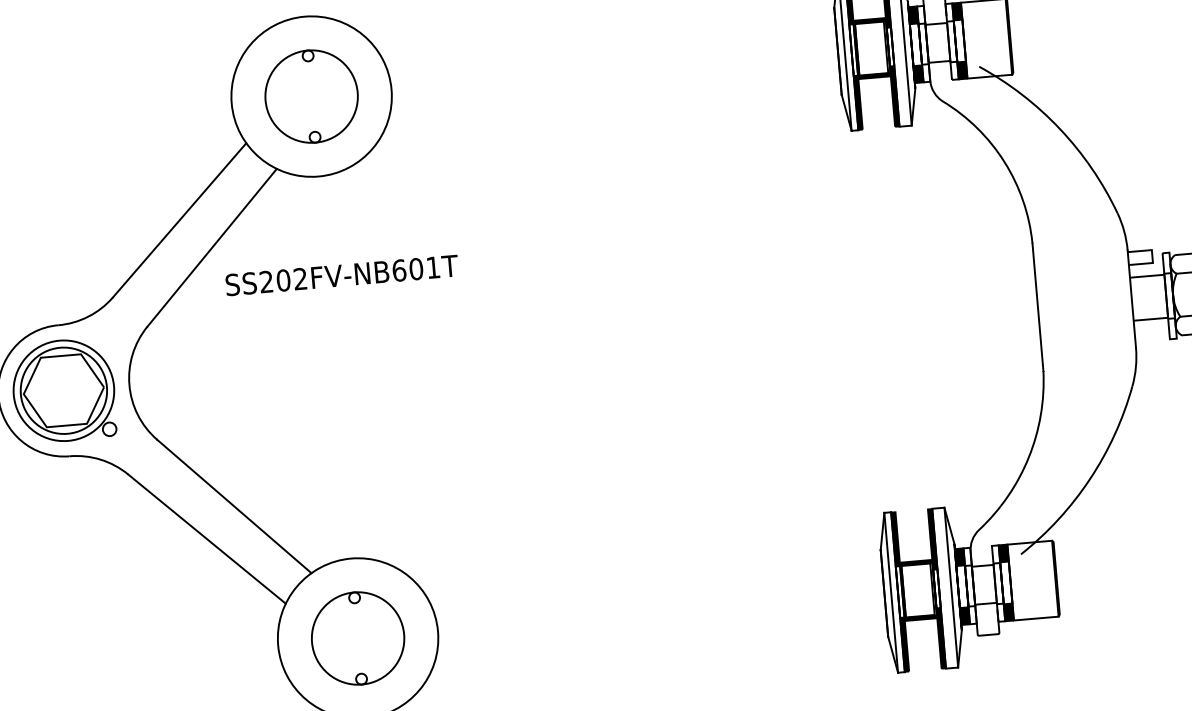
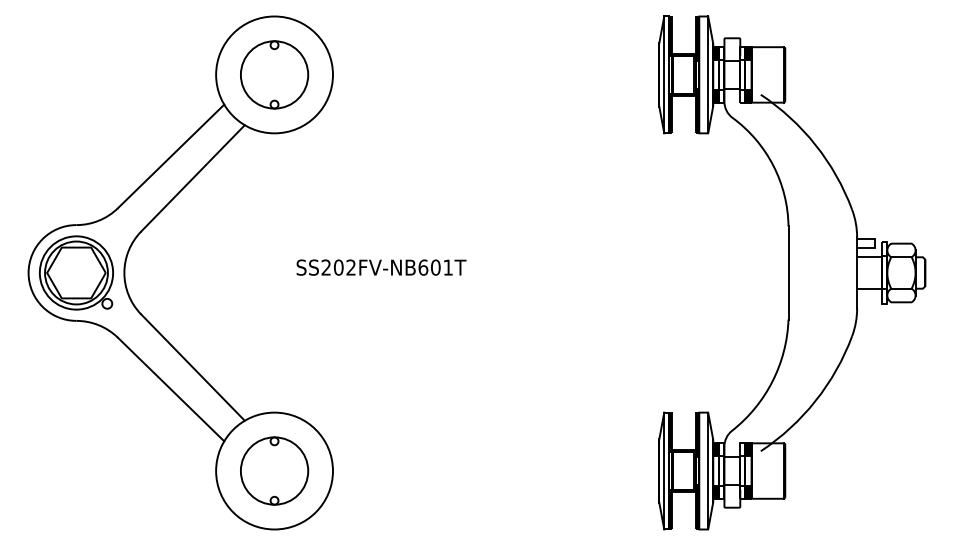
text: (342, 275) -> (381, 267), moved

